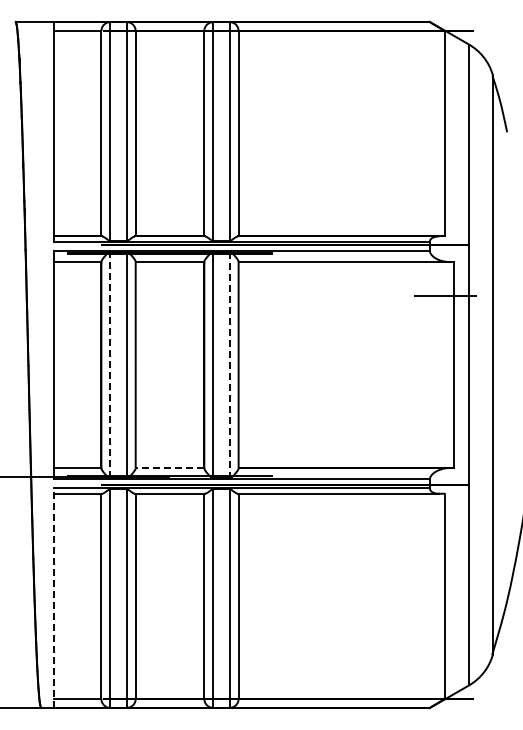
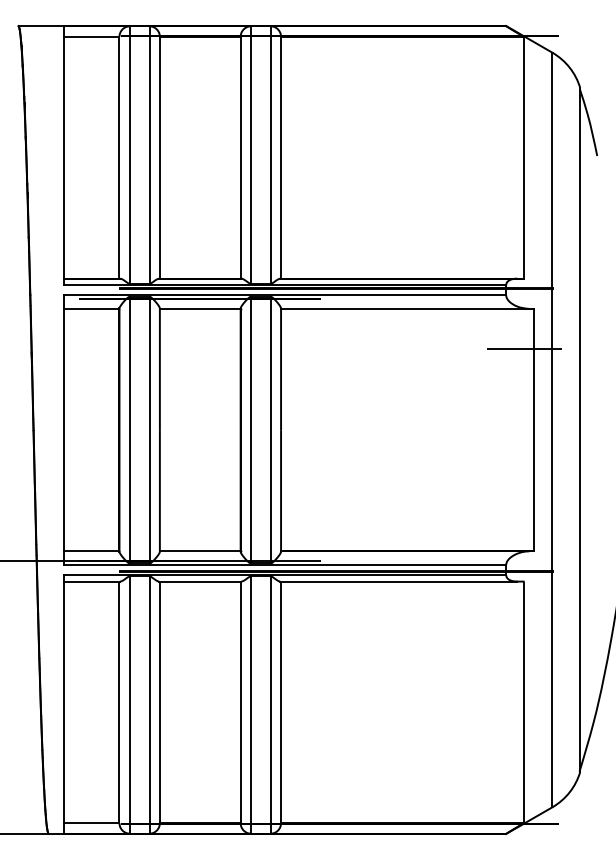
line: (109, 364) -> (129, 429), dashed -> solid
line: (230, 365) -> (271, 430), dashed -> solid
line: (169, 468) -> (199, 551), dashed -> solid
line: (54, 598) -> (64, 704), dashed -> solid

